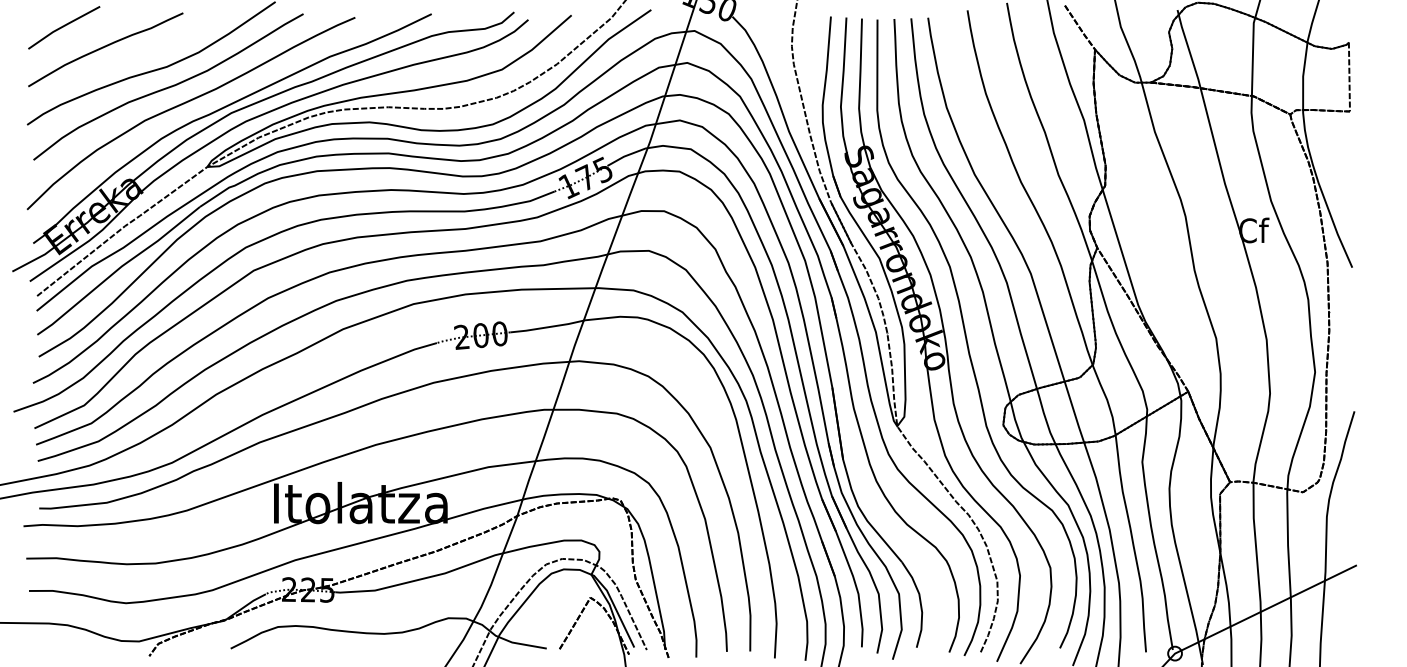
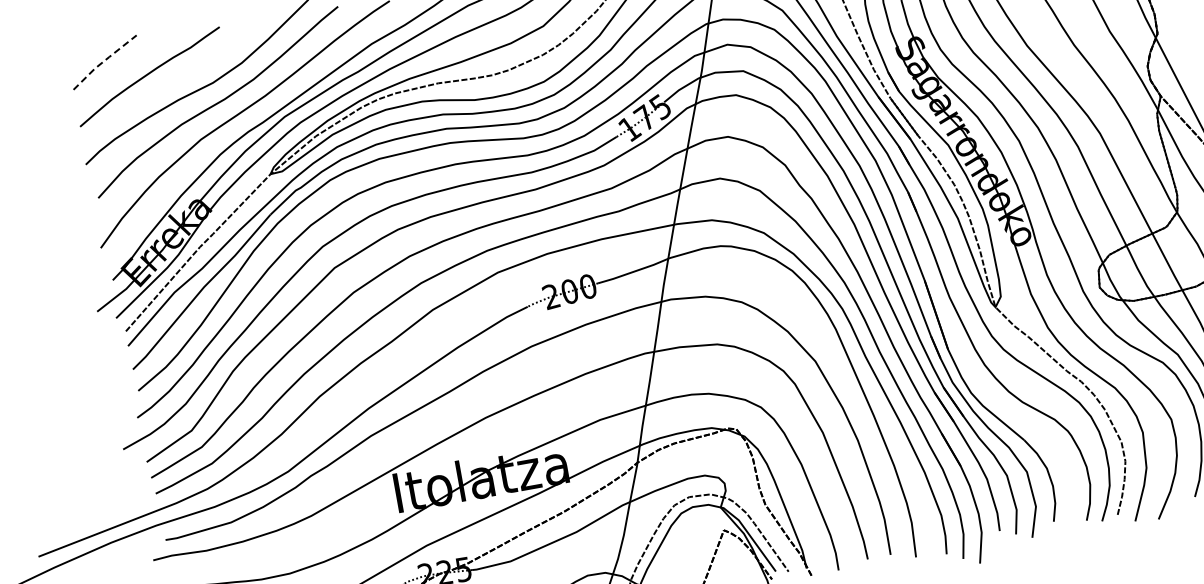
line: (63, 26) -> (104, 61), solid -> dashed

